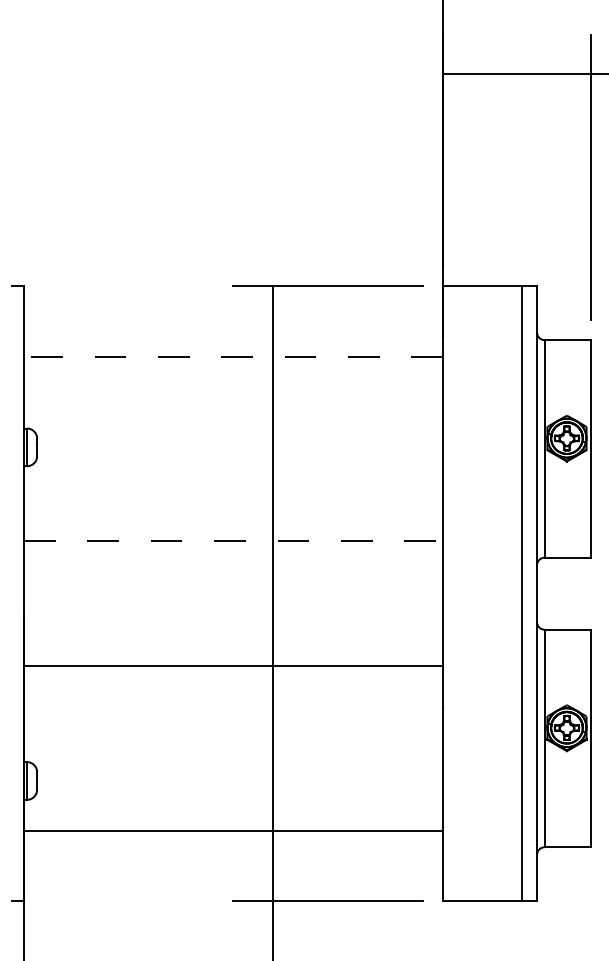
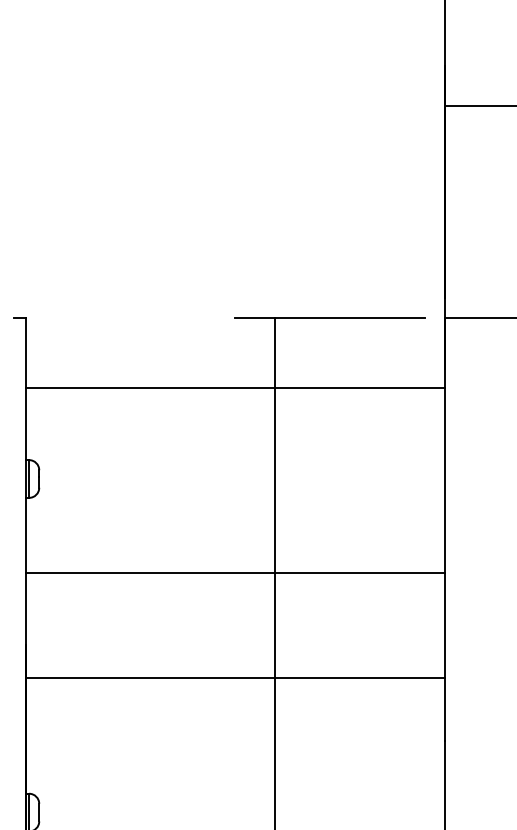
line: (233, 356) -> (235, 388), dashed -> solid
line: (233, 541) -> (235, 573), dashed -> solid
line: (233, 666) -> (235, 678), moved

